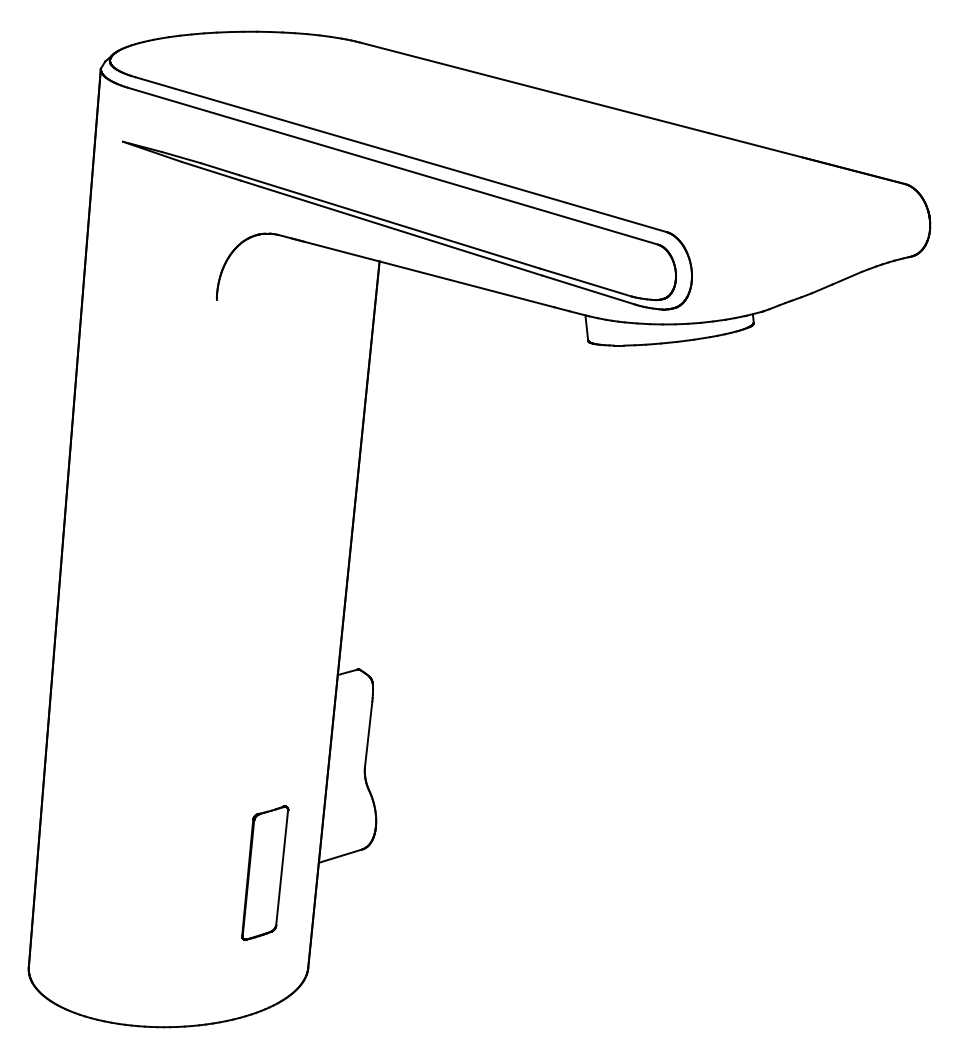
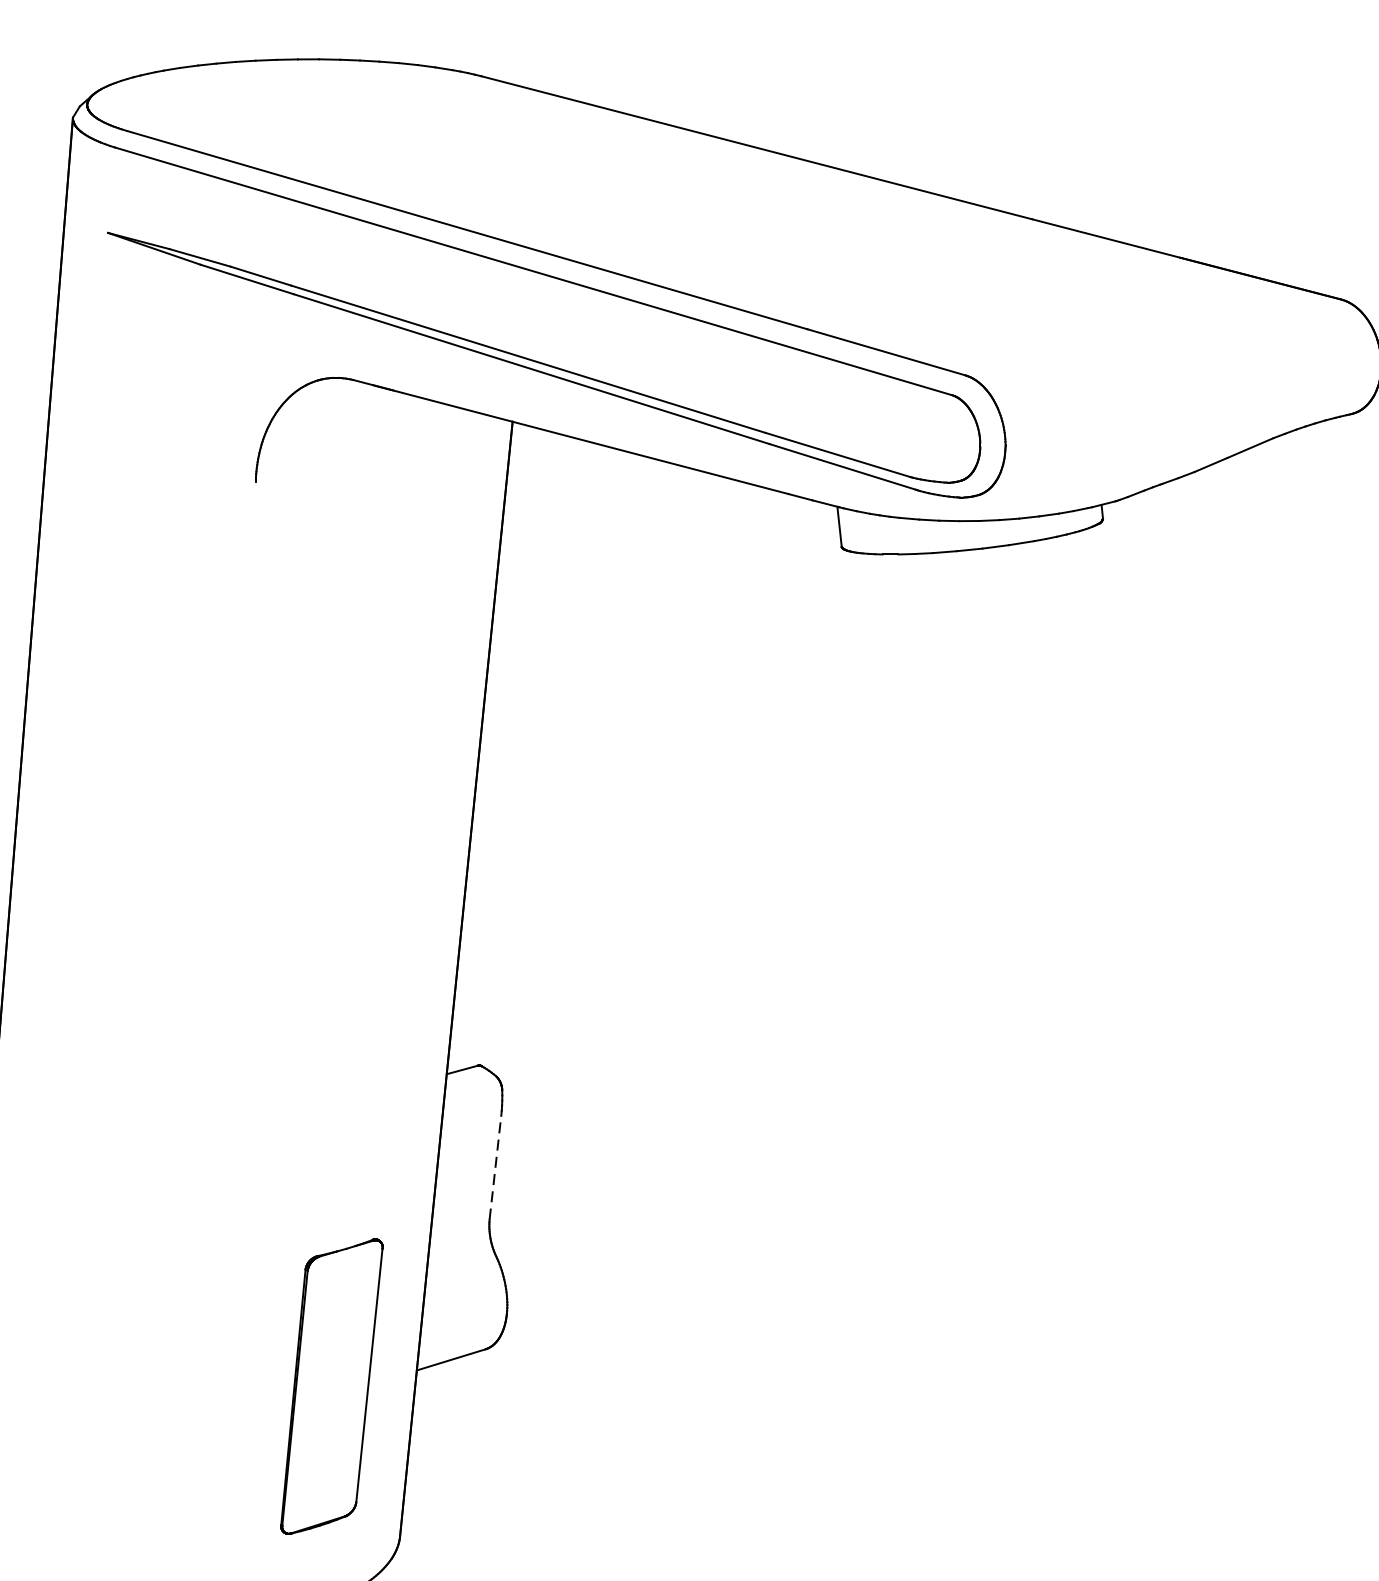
line: (368, 733) -> (495, 1166), solid -> dashed
part: (265, 872) -> (332, 1385), size x1.4

